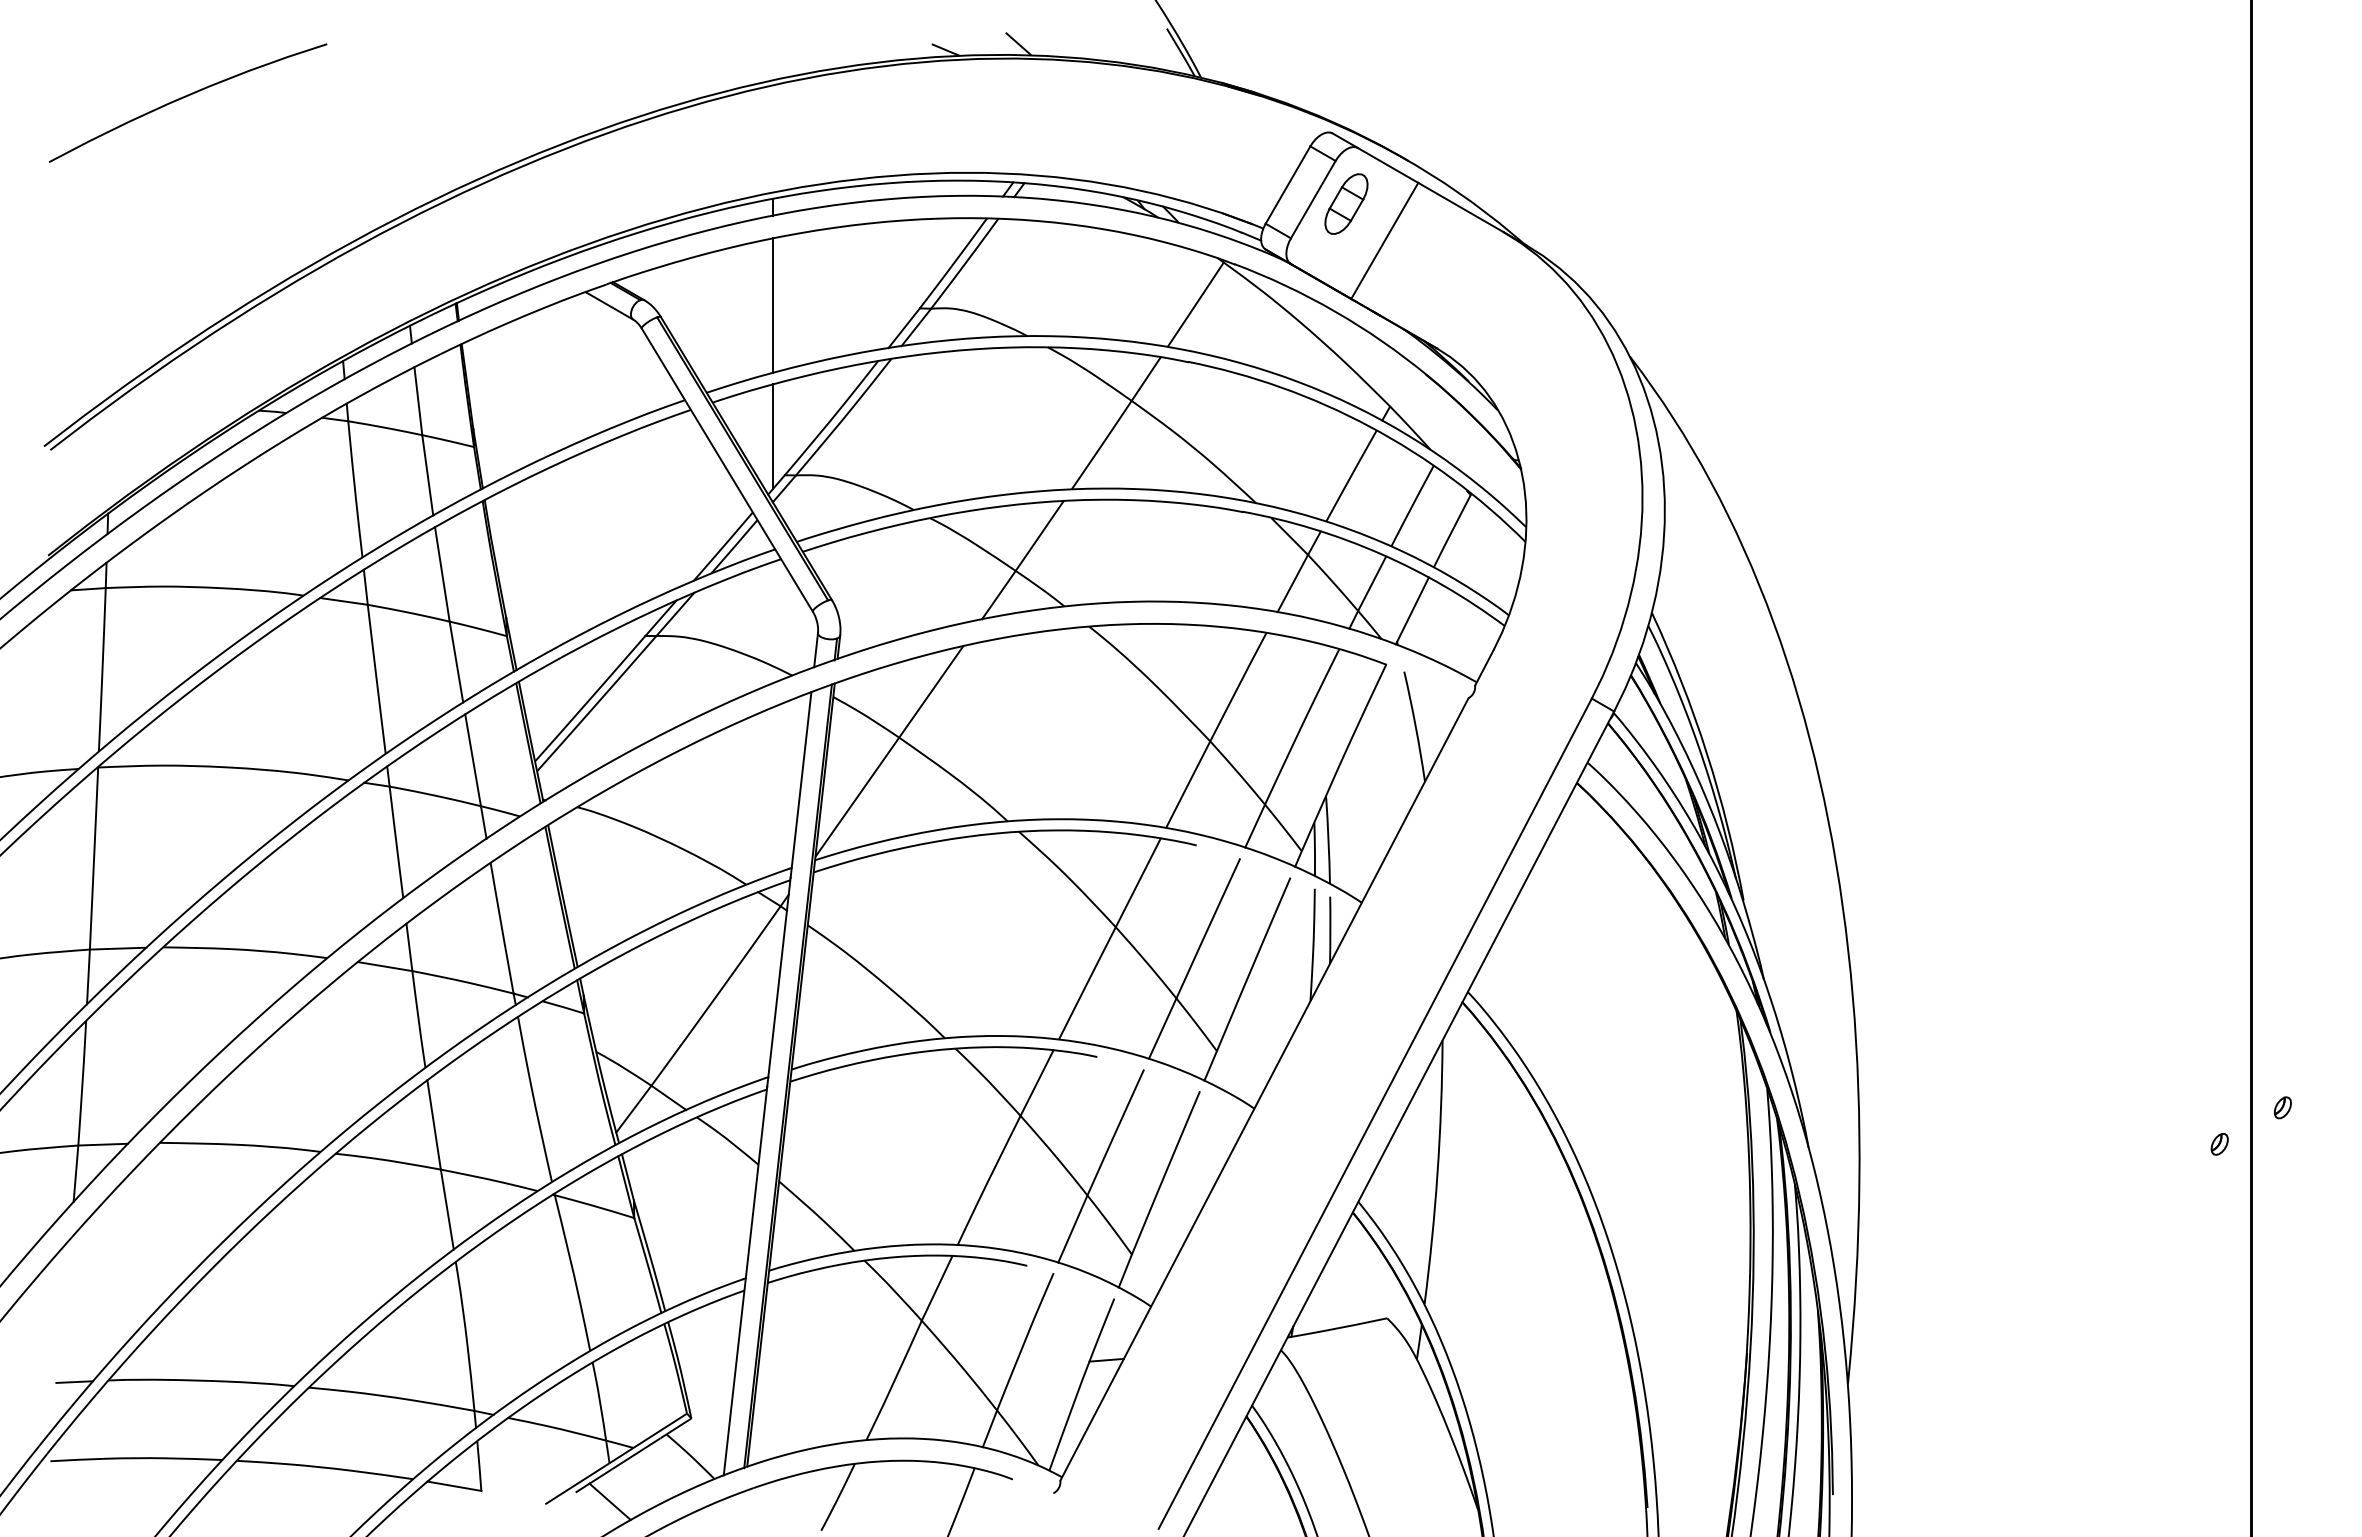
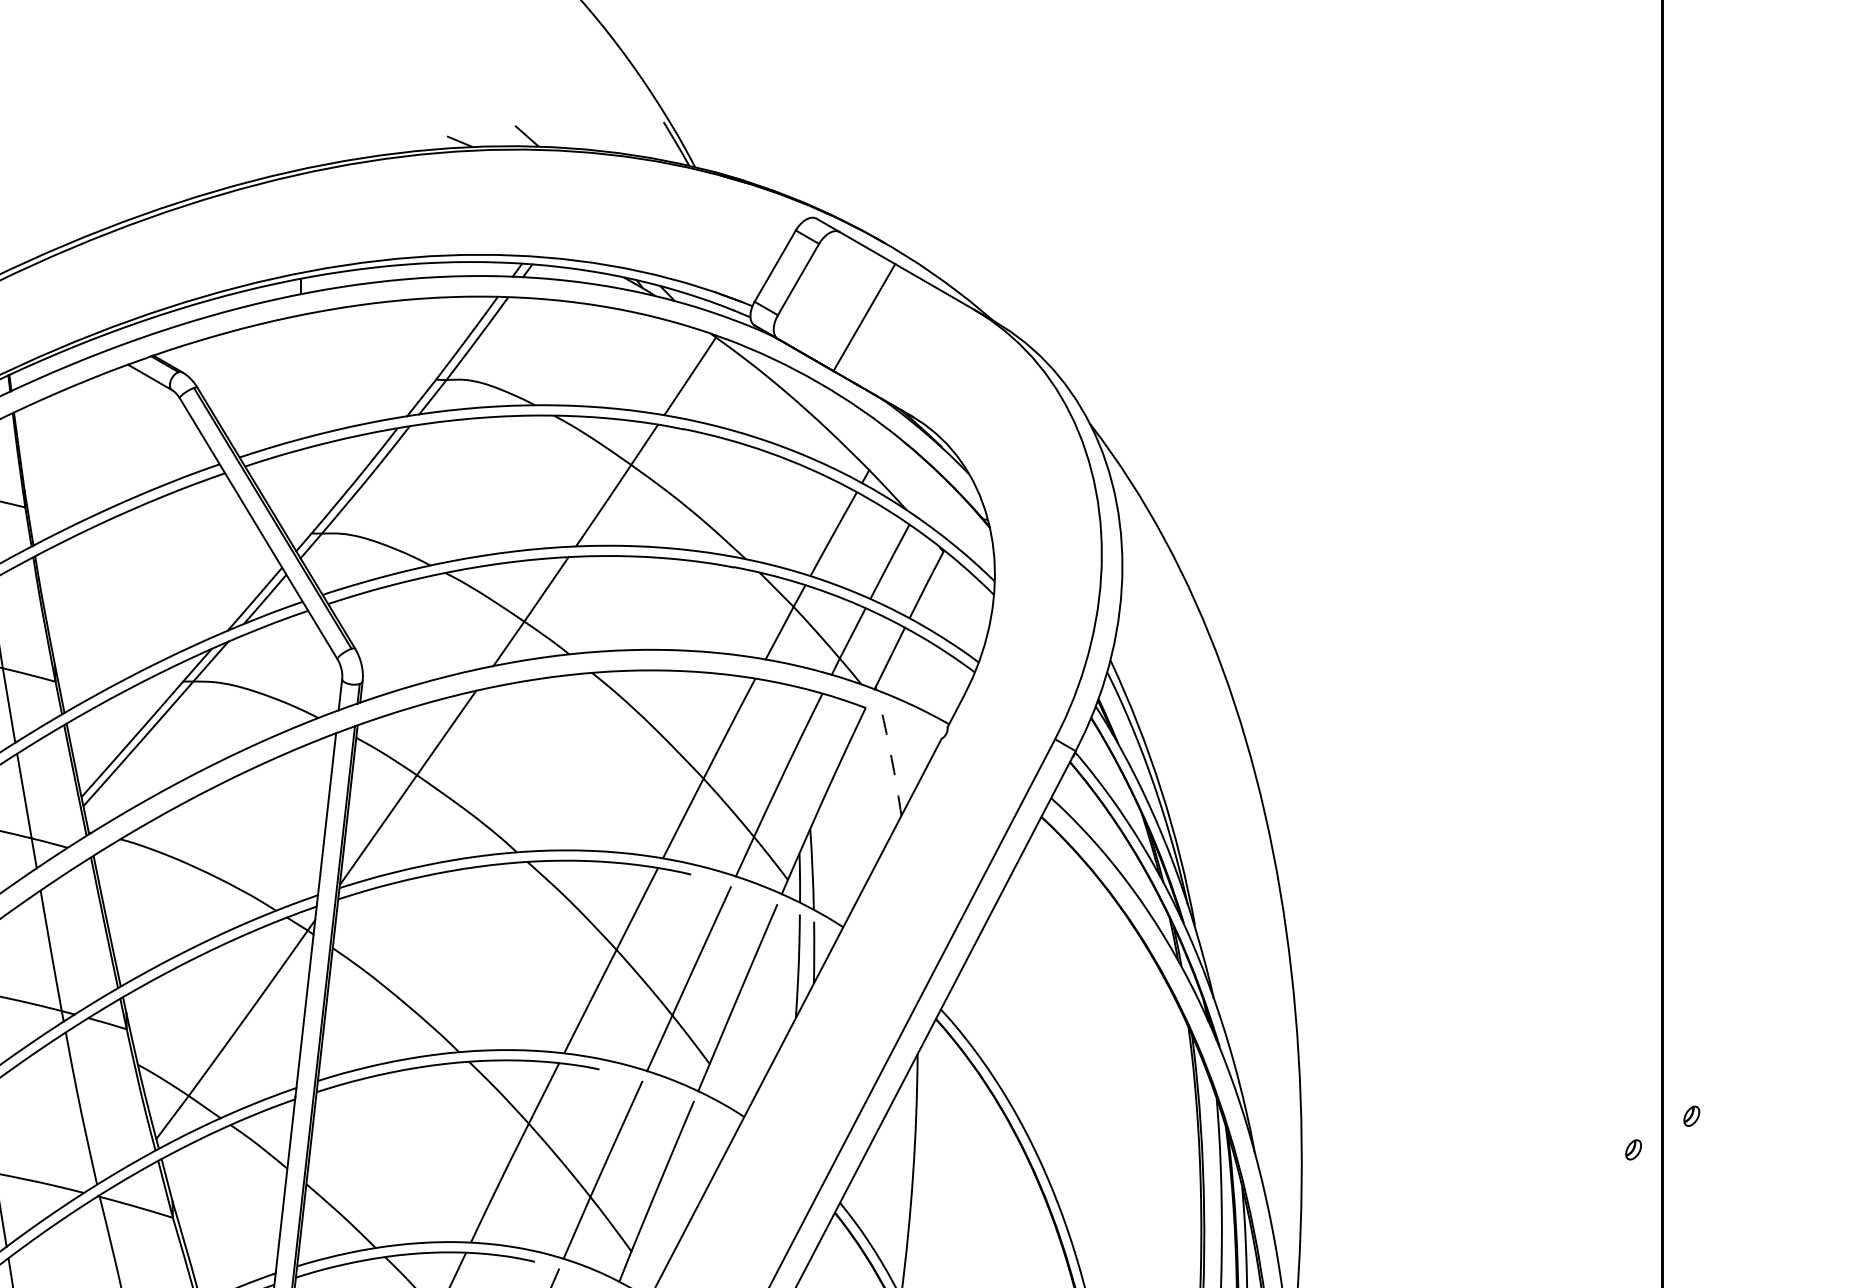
part: (1346, 203) -> (829, 283), removed
line: (772, 305) -> (300, 377), removed
line: (772, 436) -> (300, 497), removed
arc: (1415, 726) -> (892, 764), solid -> dashed

